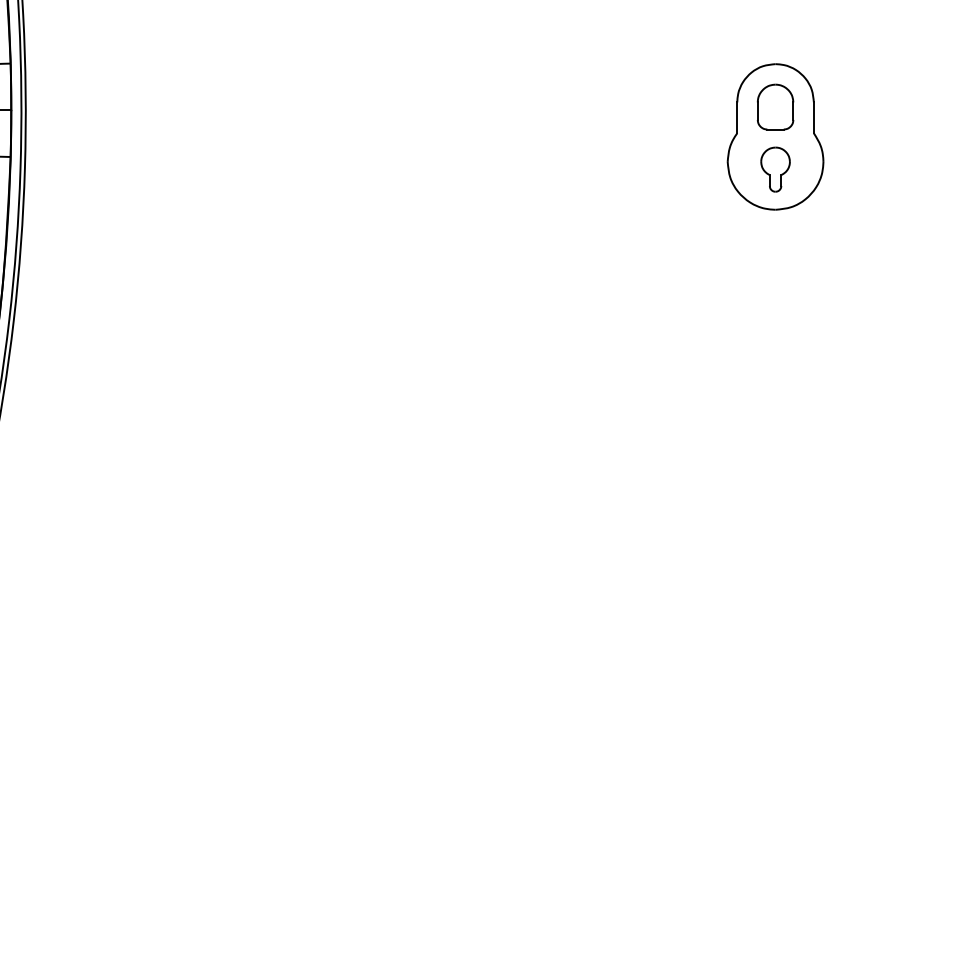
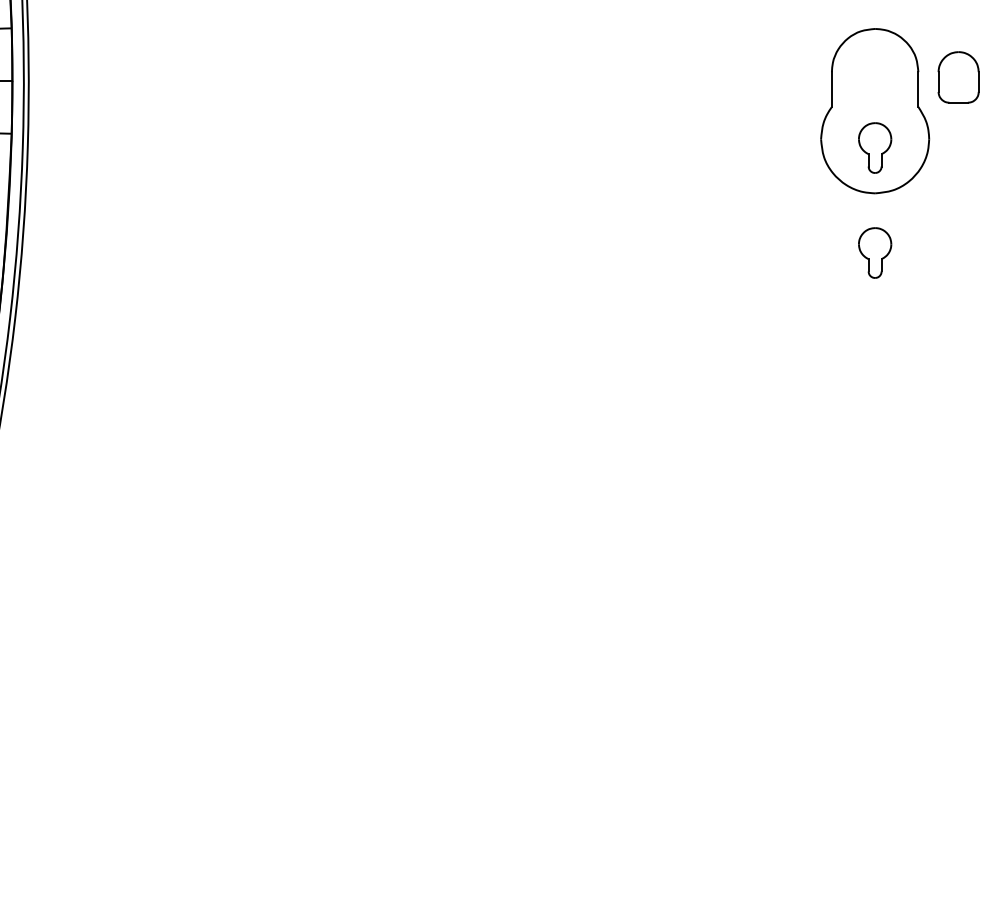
part: (775, 106) -> (958, 76), moved
part: (775, 262) -> (875, 252), added

